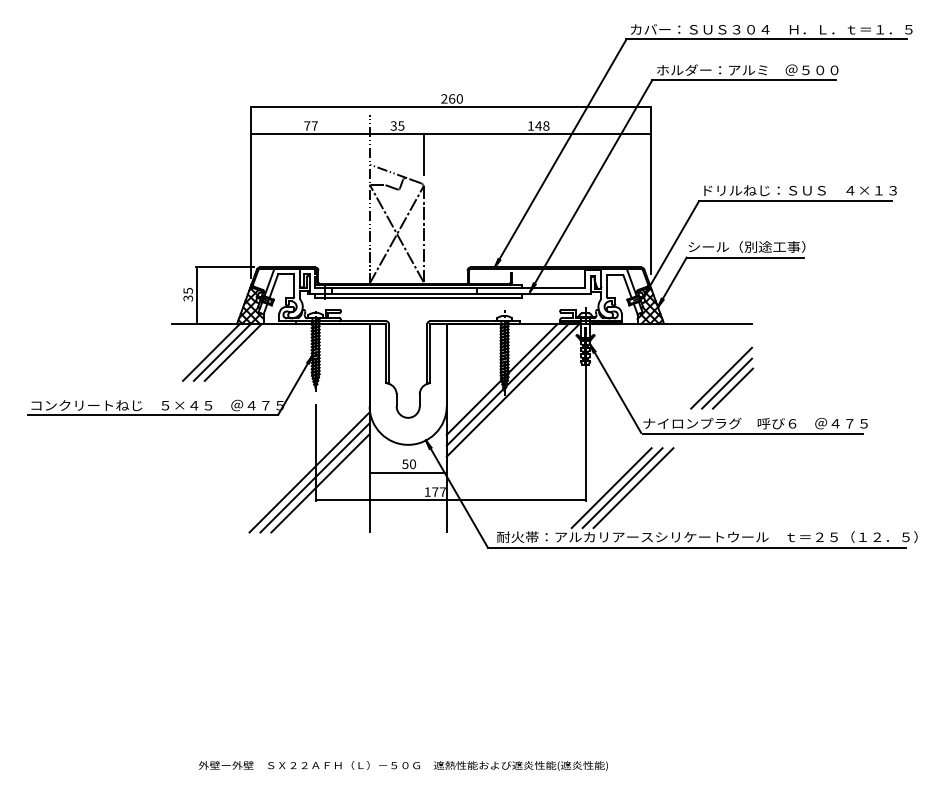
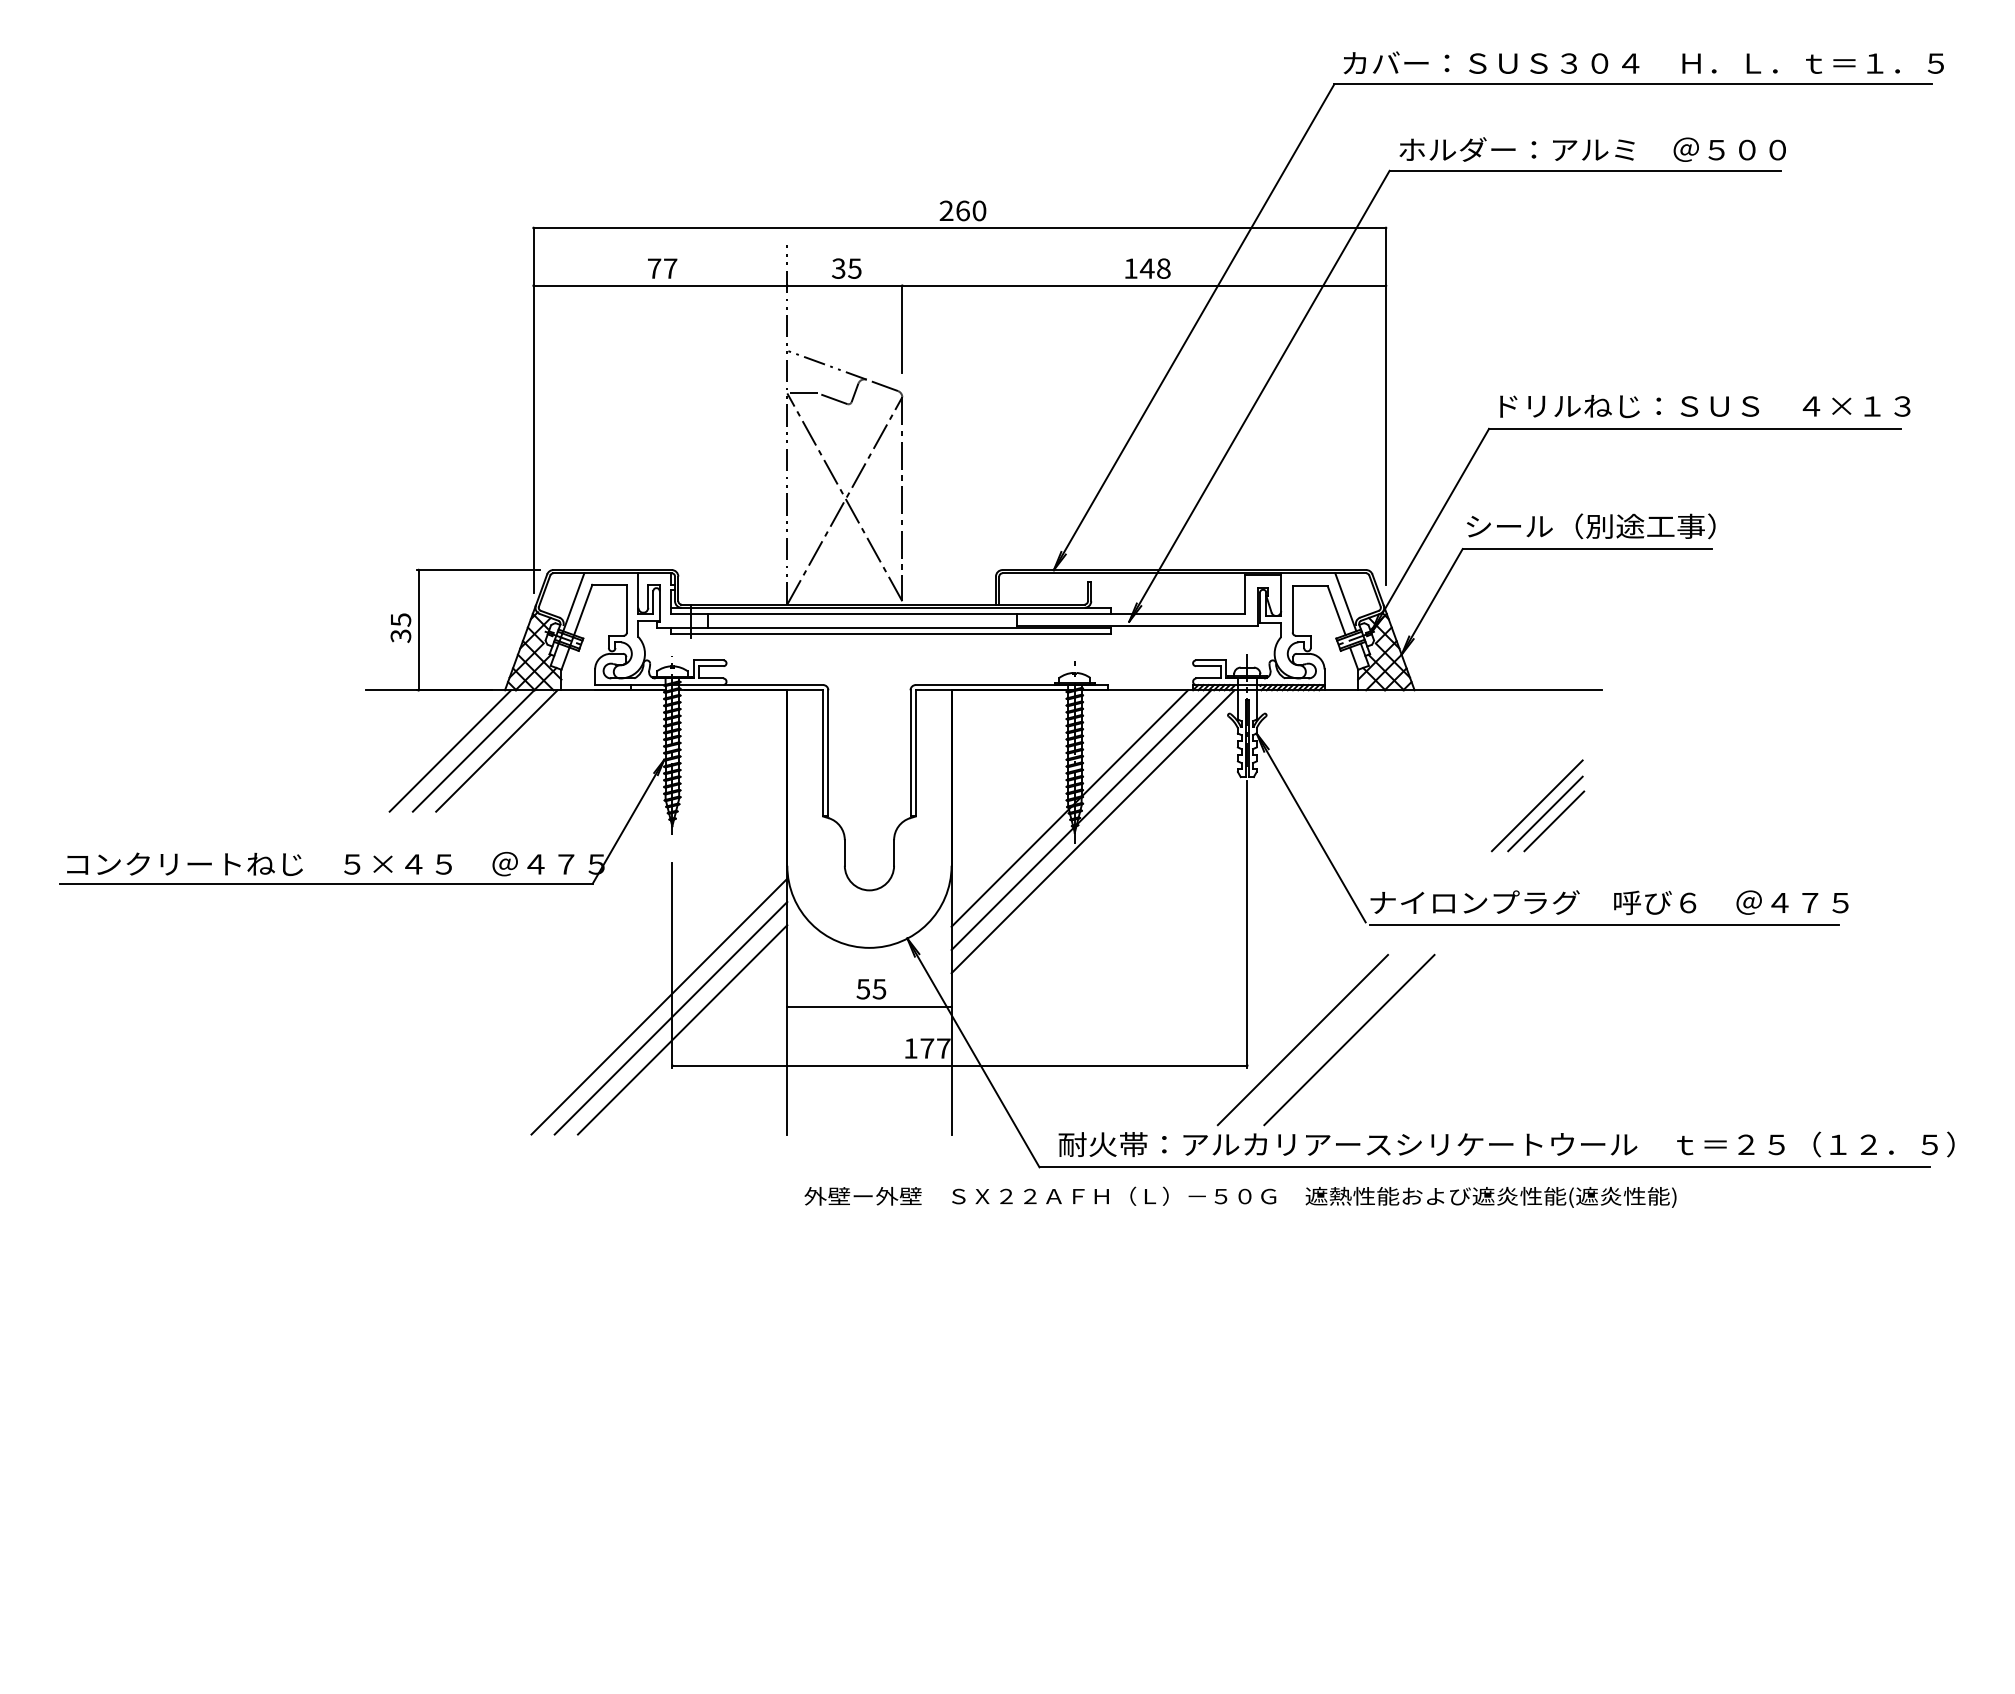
part: (721, 377) -> (1536, 804), size x0.7
text: (412, 463) -> (878, 987), 50 -> 55
line: (622, 488) -> (1325, 1040), removed
text: (402, 765) -> (1238, 1196), moved

